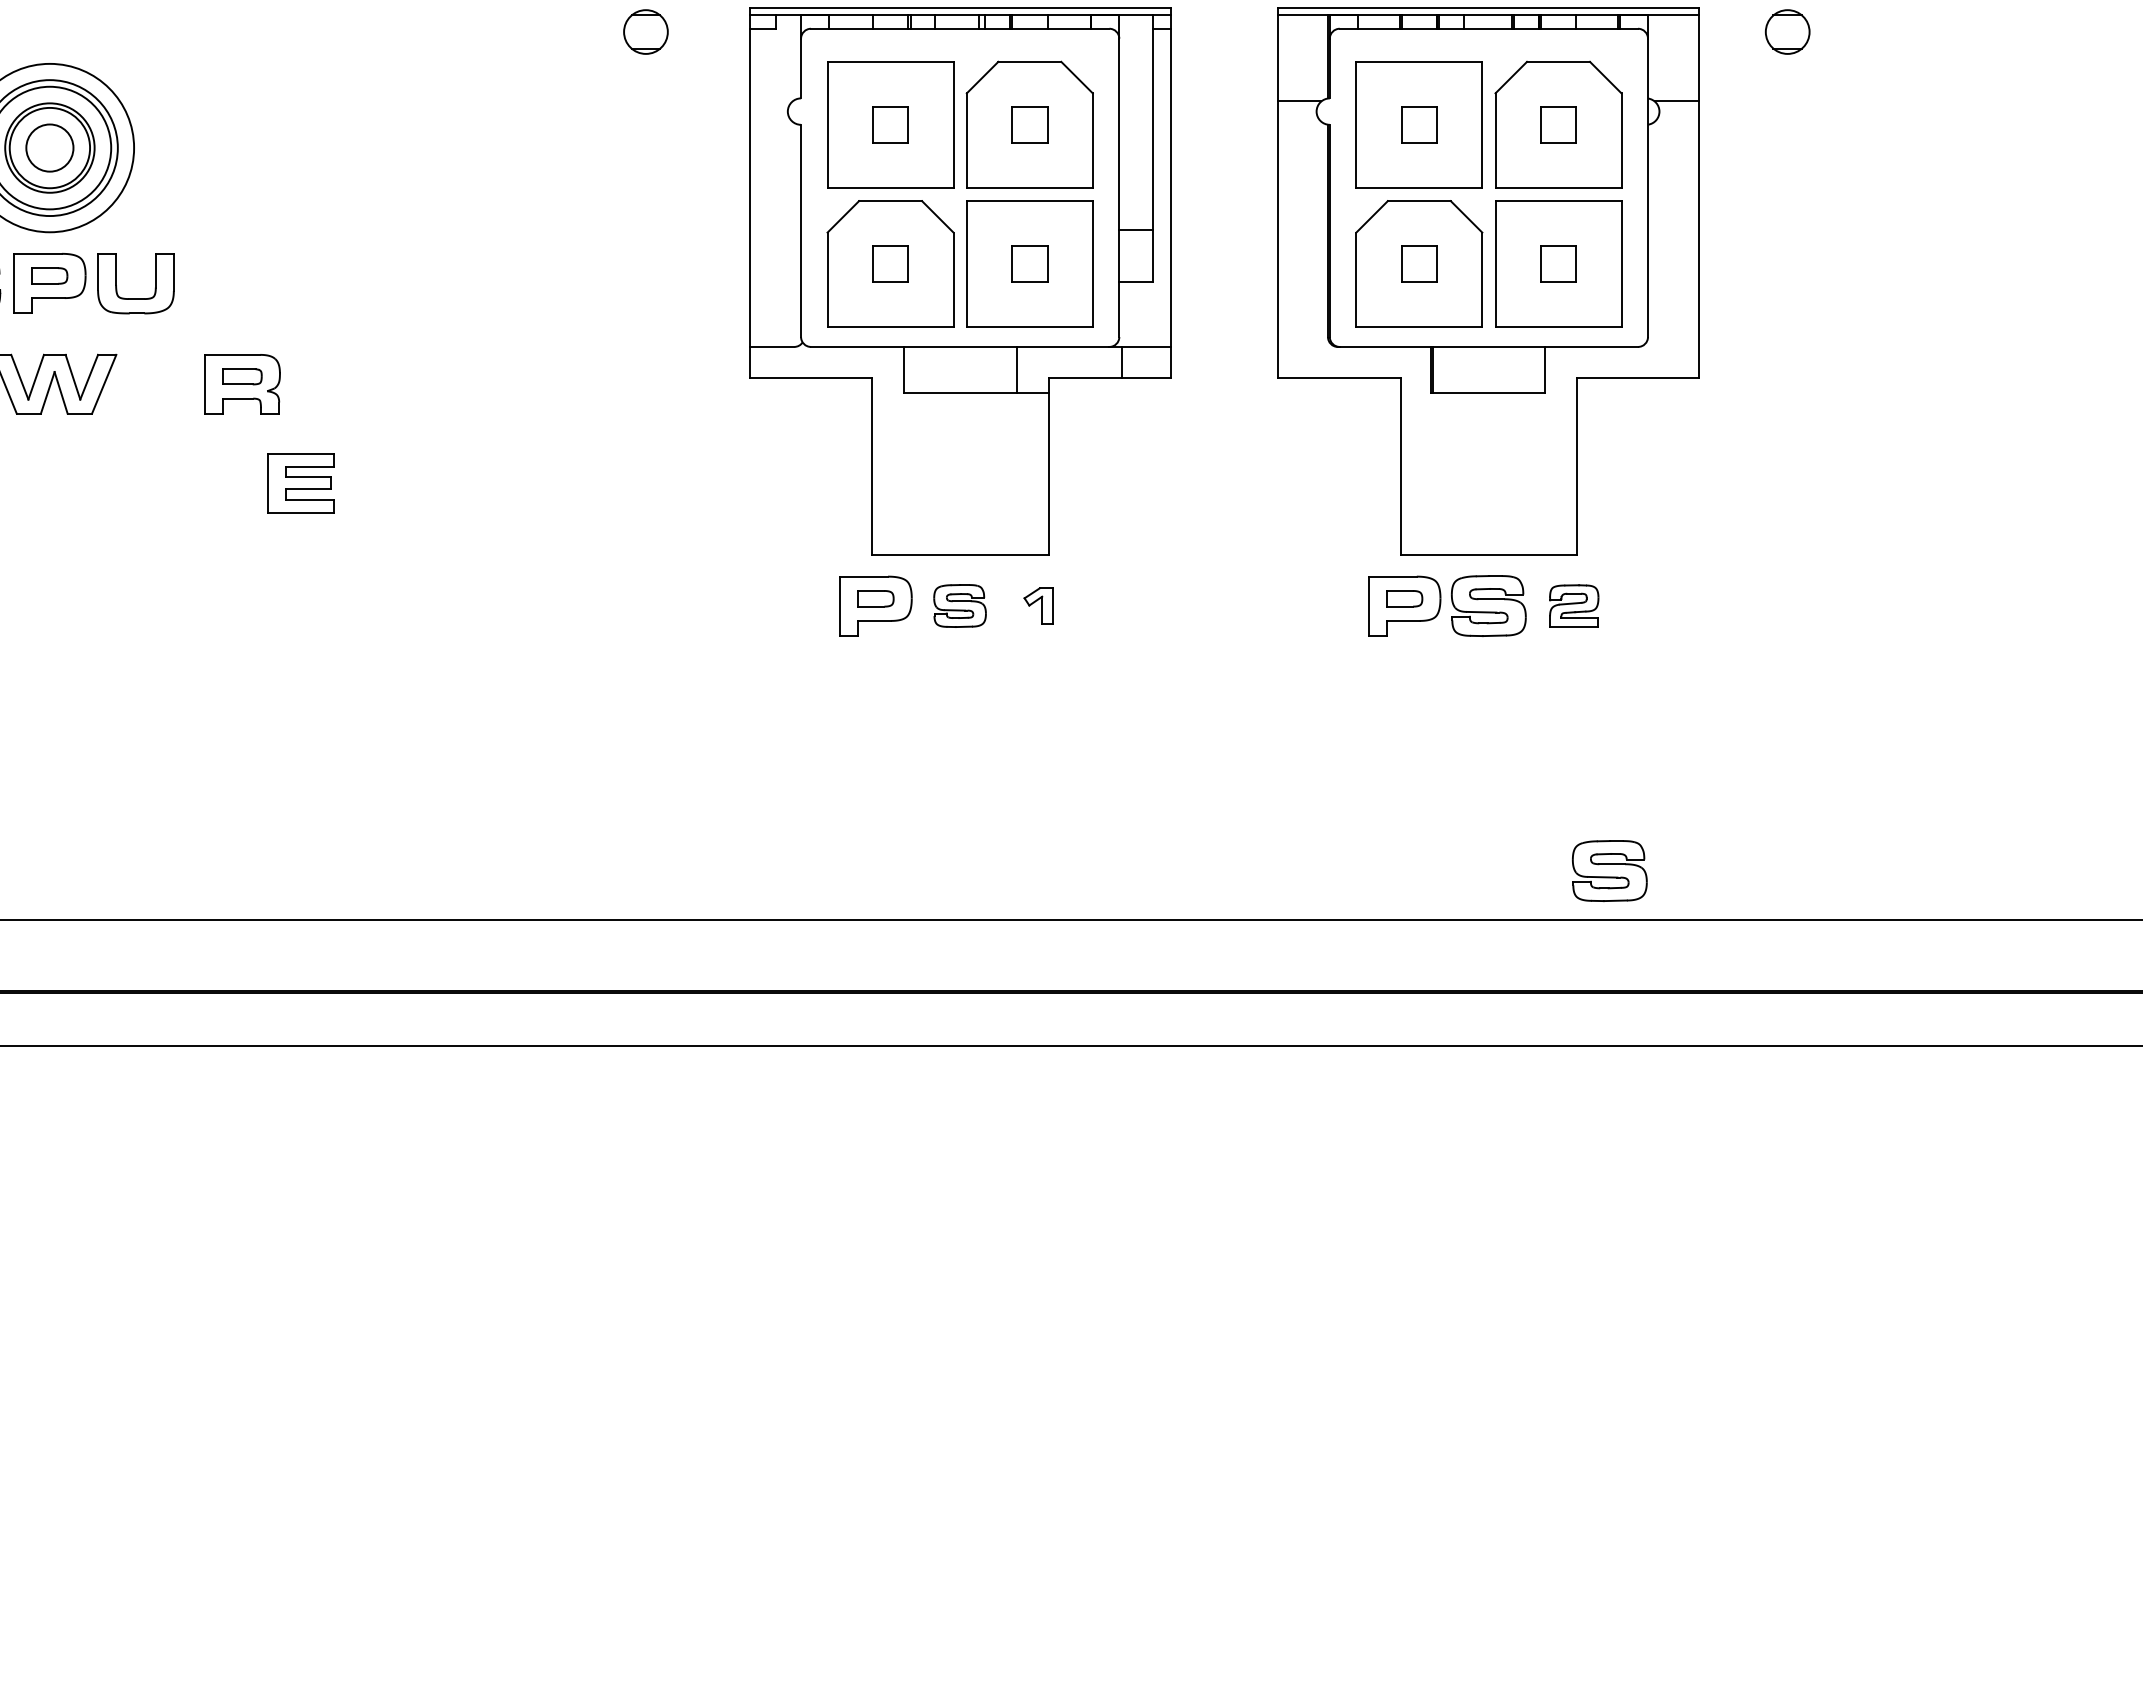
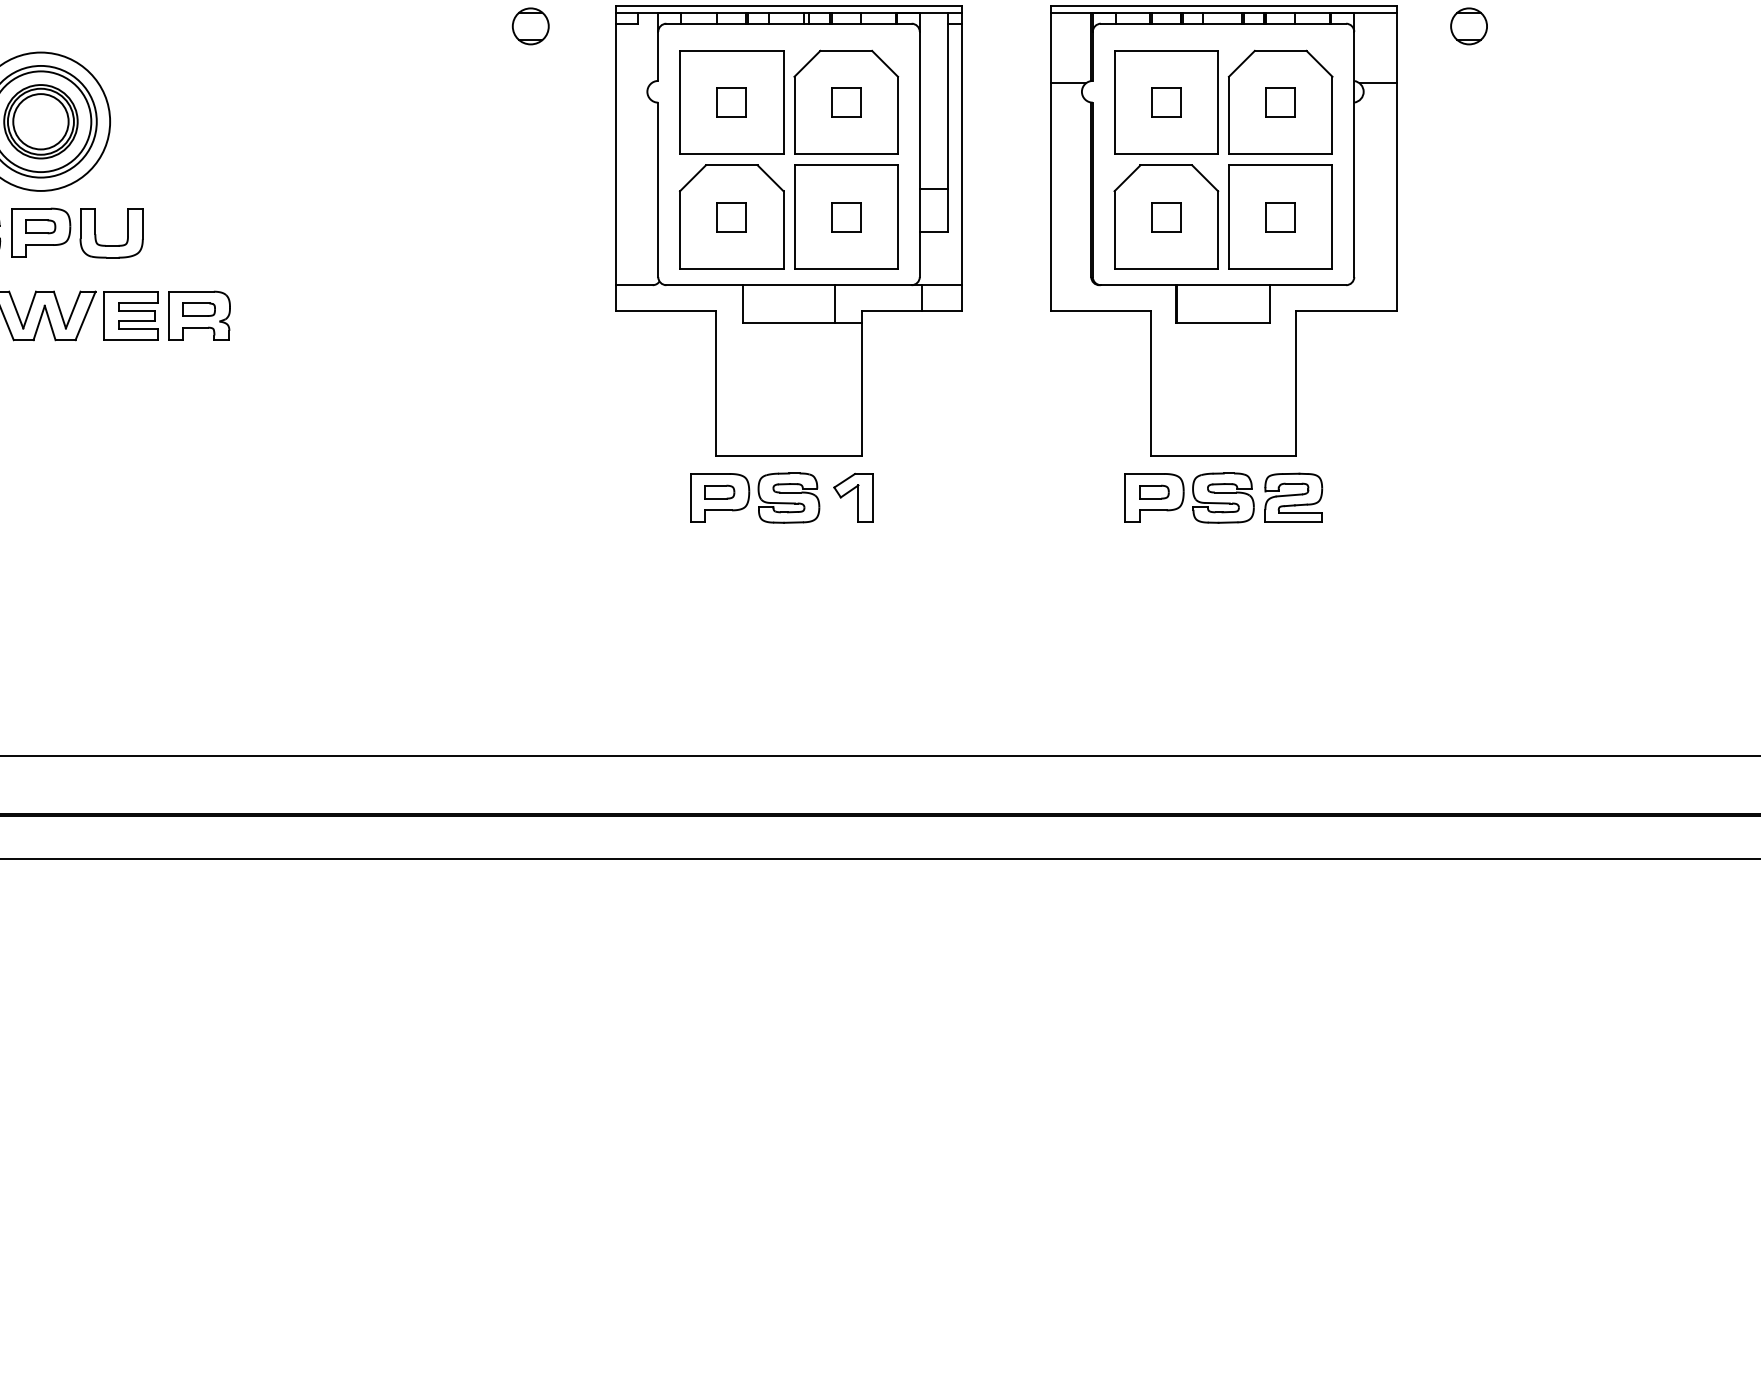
circle: (49, 147) -> (40, 121), size x1.43
part: (300, 483) -> (130, 316), moved
part: (959, 605) -> (788, 497), size x1.43
part: (1038, 605) -> (853, 497), size x1.67
part: (1573, 605) -> (1293, 497), size x1.43
part: (1609, 870) -> (1322, 715), removed

